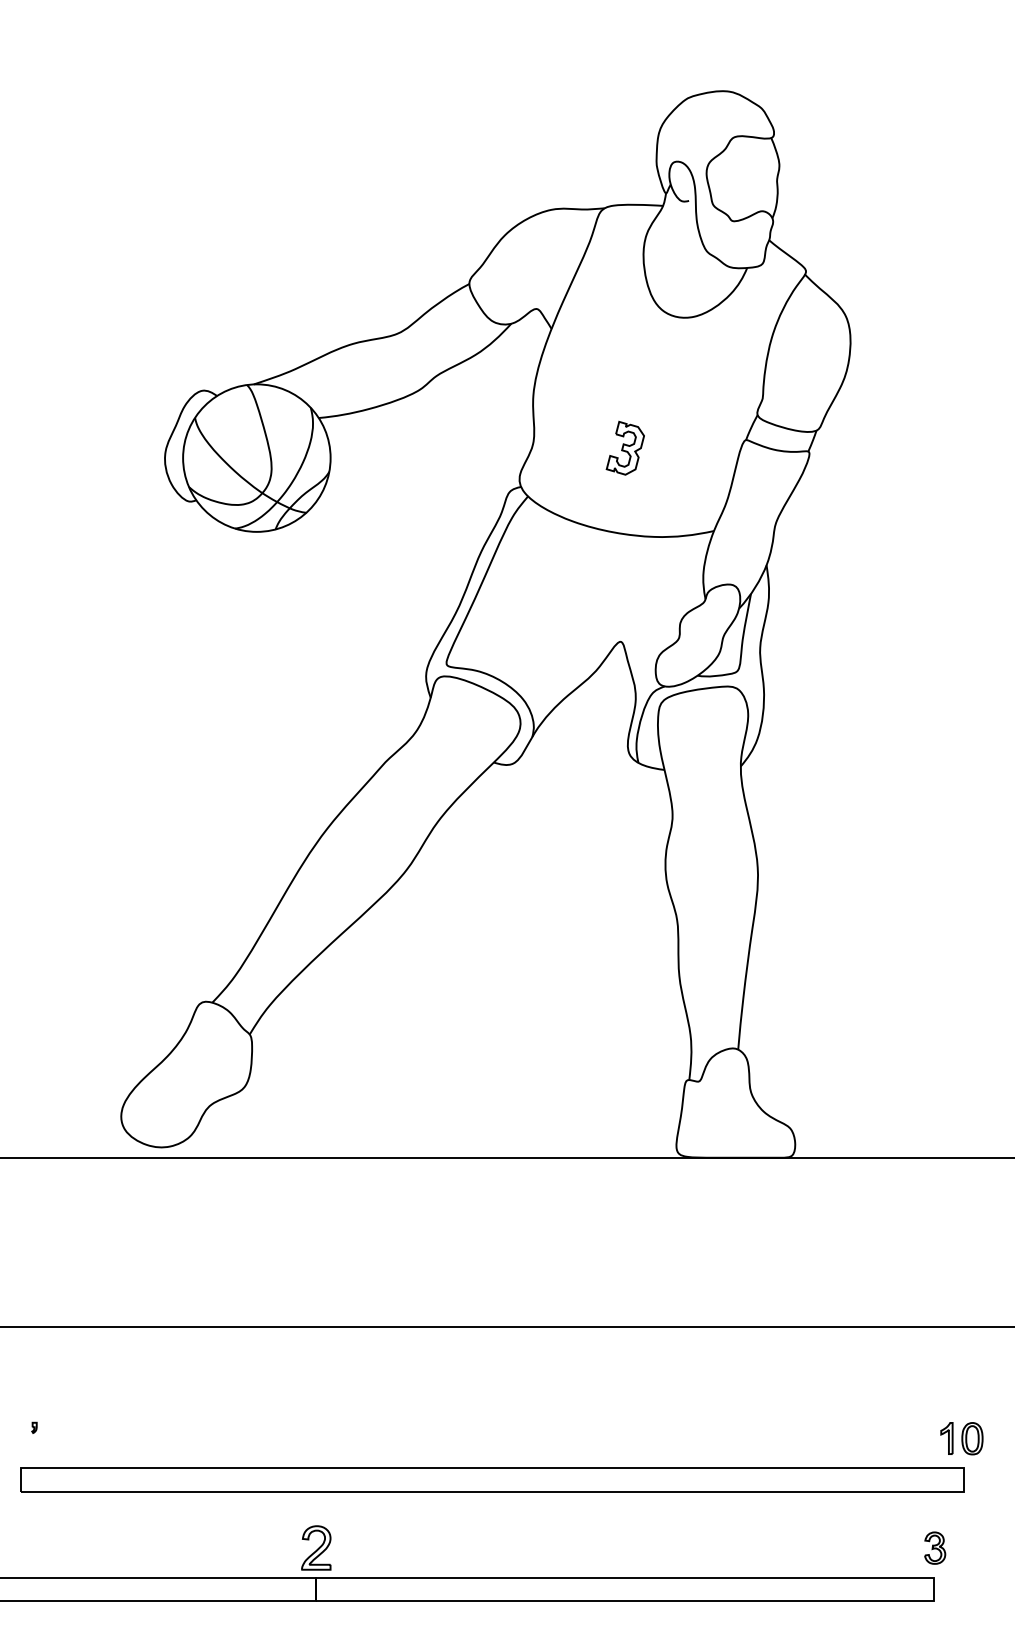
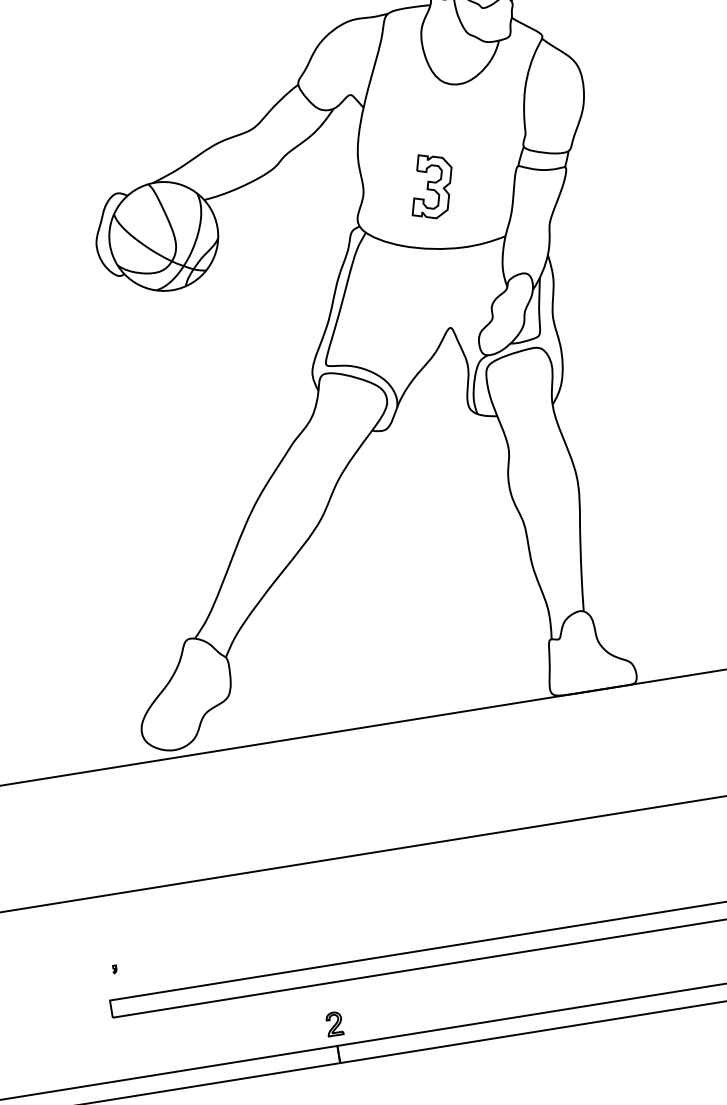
part: (625, 448) -> (431, 186), size x1.67
part: (316, 1547) -> (334, 1023), size x0.71

